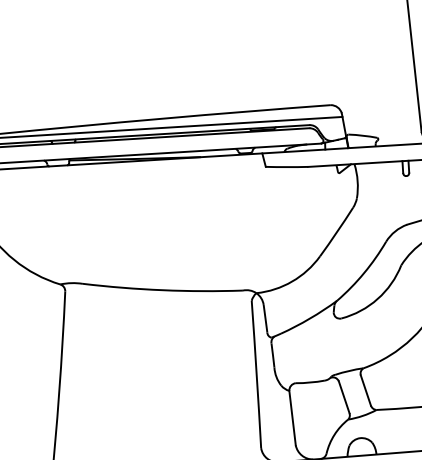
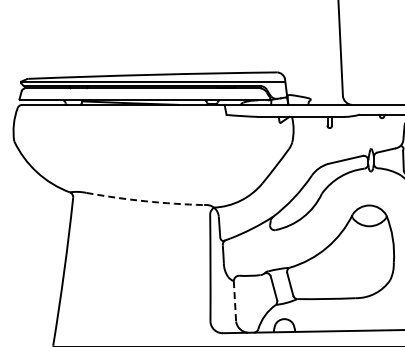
arc: (163, 290) -> (145, 201), solid -> dashed
line: (291, 418) -> (234, 301), solid -> dashed

